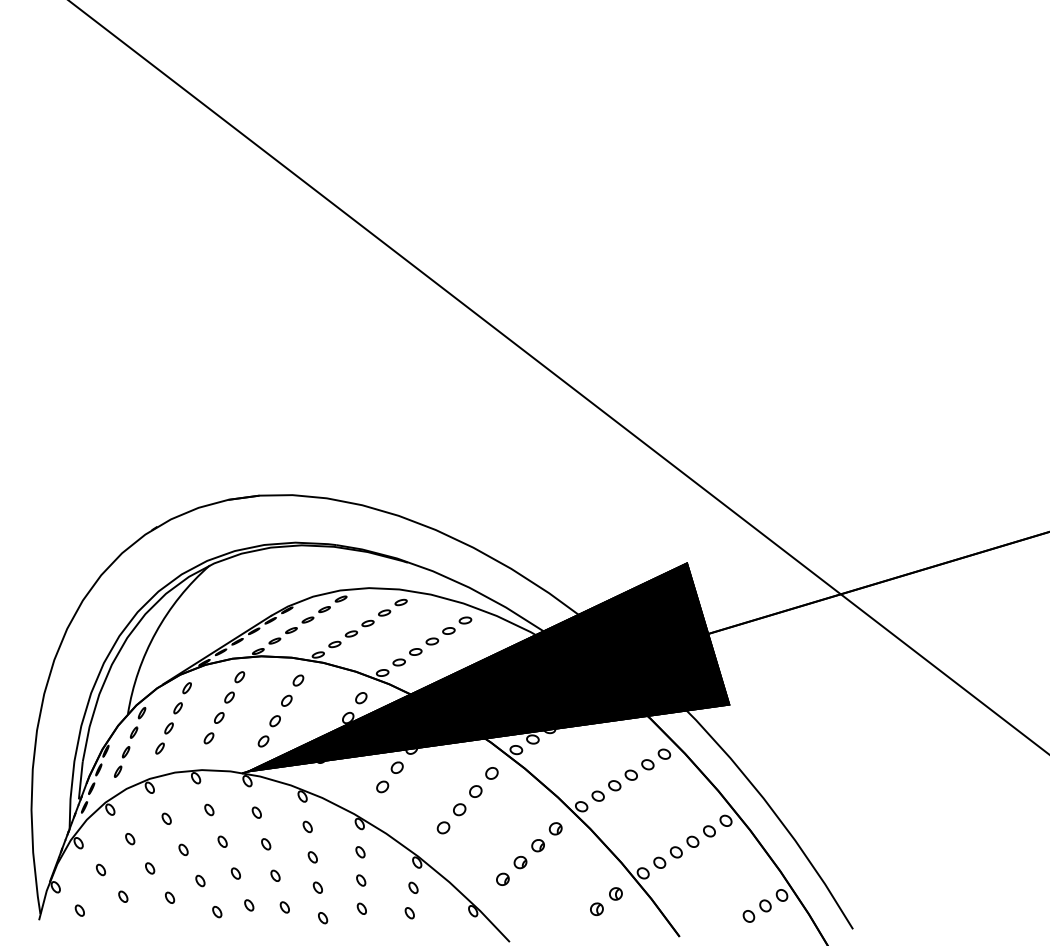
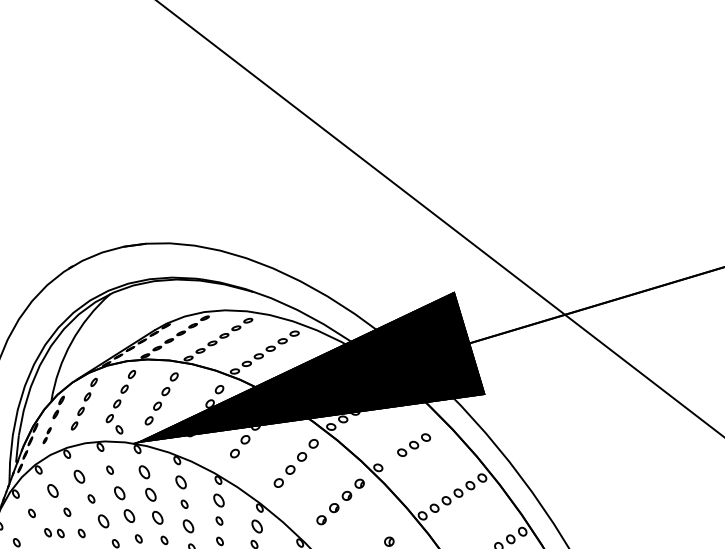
part: (222, 753) -> (119, 429), added
part: (664, 753) -> (438, 429), removed
part: (121, 761) -> (46, 435), size x0.7
part: (597, 795) -> (389, 459), removed
part: (256, 812) -> (144, 472), size x1.6
part: (166, 818) -> (79, 476), size x1.6
part: (307, 826) -> (180, 482), size x1.6
part: (130, 839) -> (53, 491), size x1.6
part: (222, 841) -> (119, 492), size x1.6
part: (266, 844) -> (151, 495), size x1.6
part: (360, 852) -> (218, 500), size x1.6
part: (235, 873) -> (128, 515), size x1.6
part: (275, 875) -> (157, 517), size x1.6
part: (200, 880) -> (103, 521), size x1.6
part: (317, 887) -> (188, 526), size x1.6
part: (413, 887) -> (257, 526), size x1.6
part: (615, 893) -> (402, 530), removed
part: (141, 897) -> (61, 533), added

